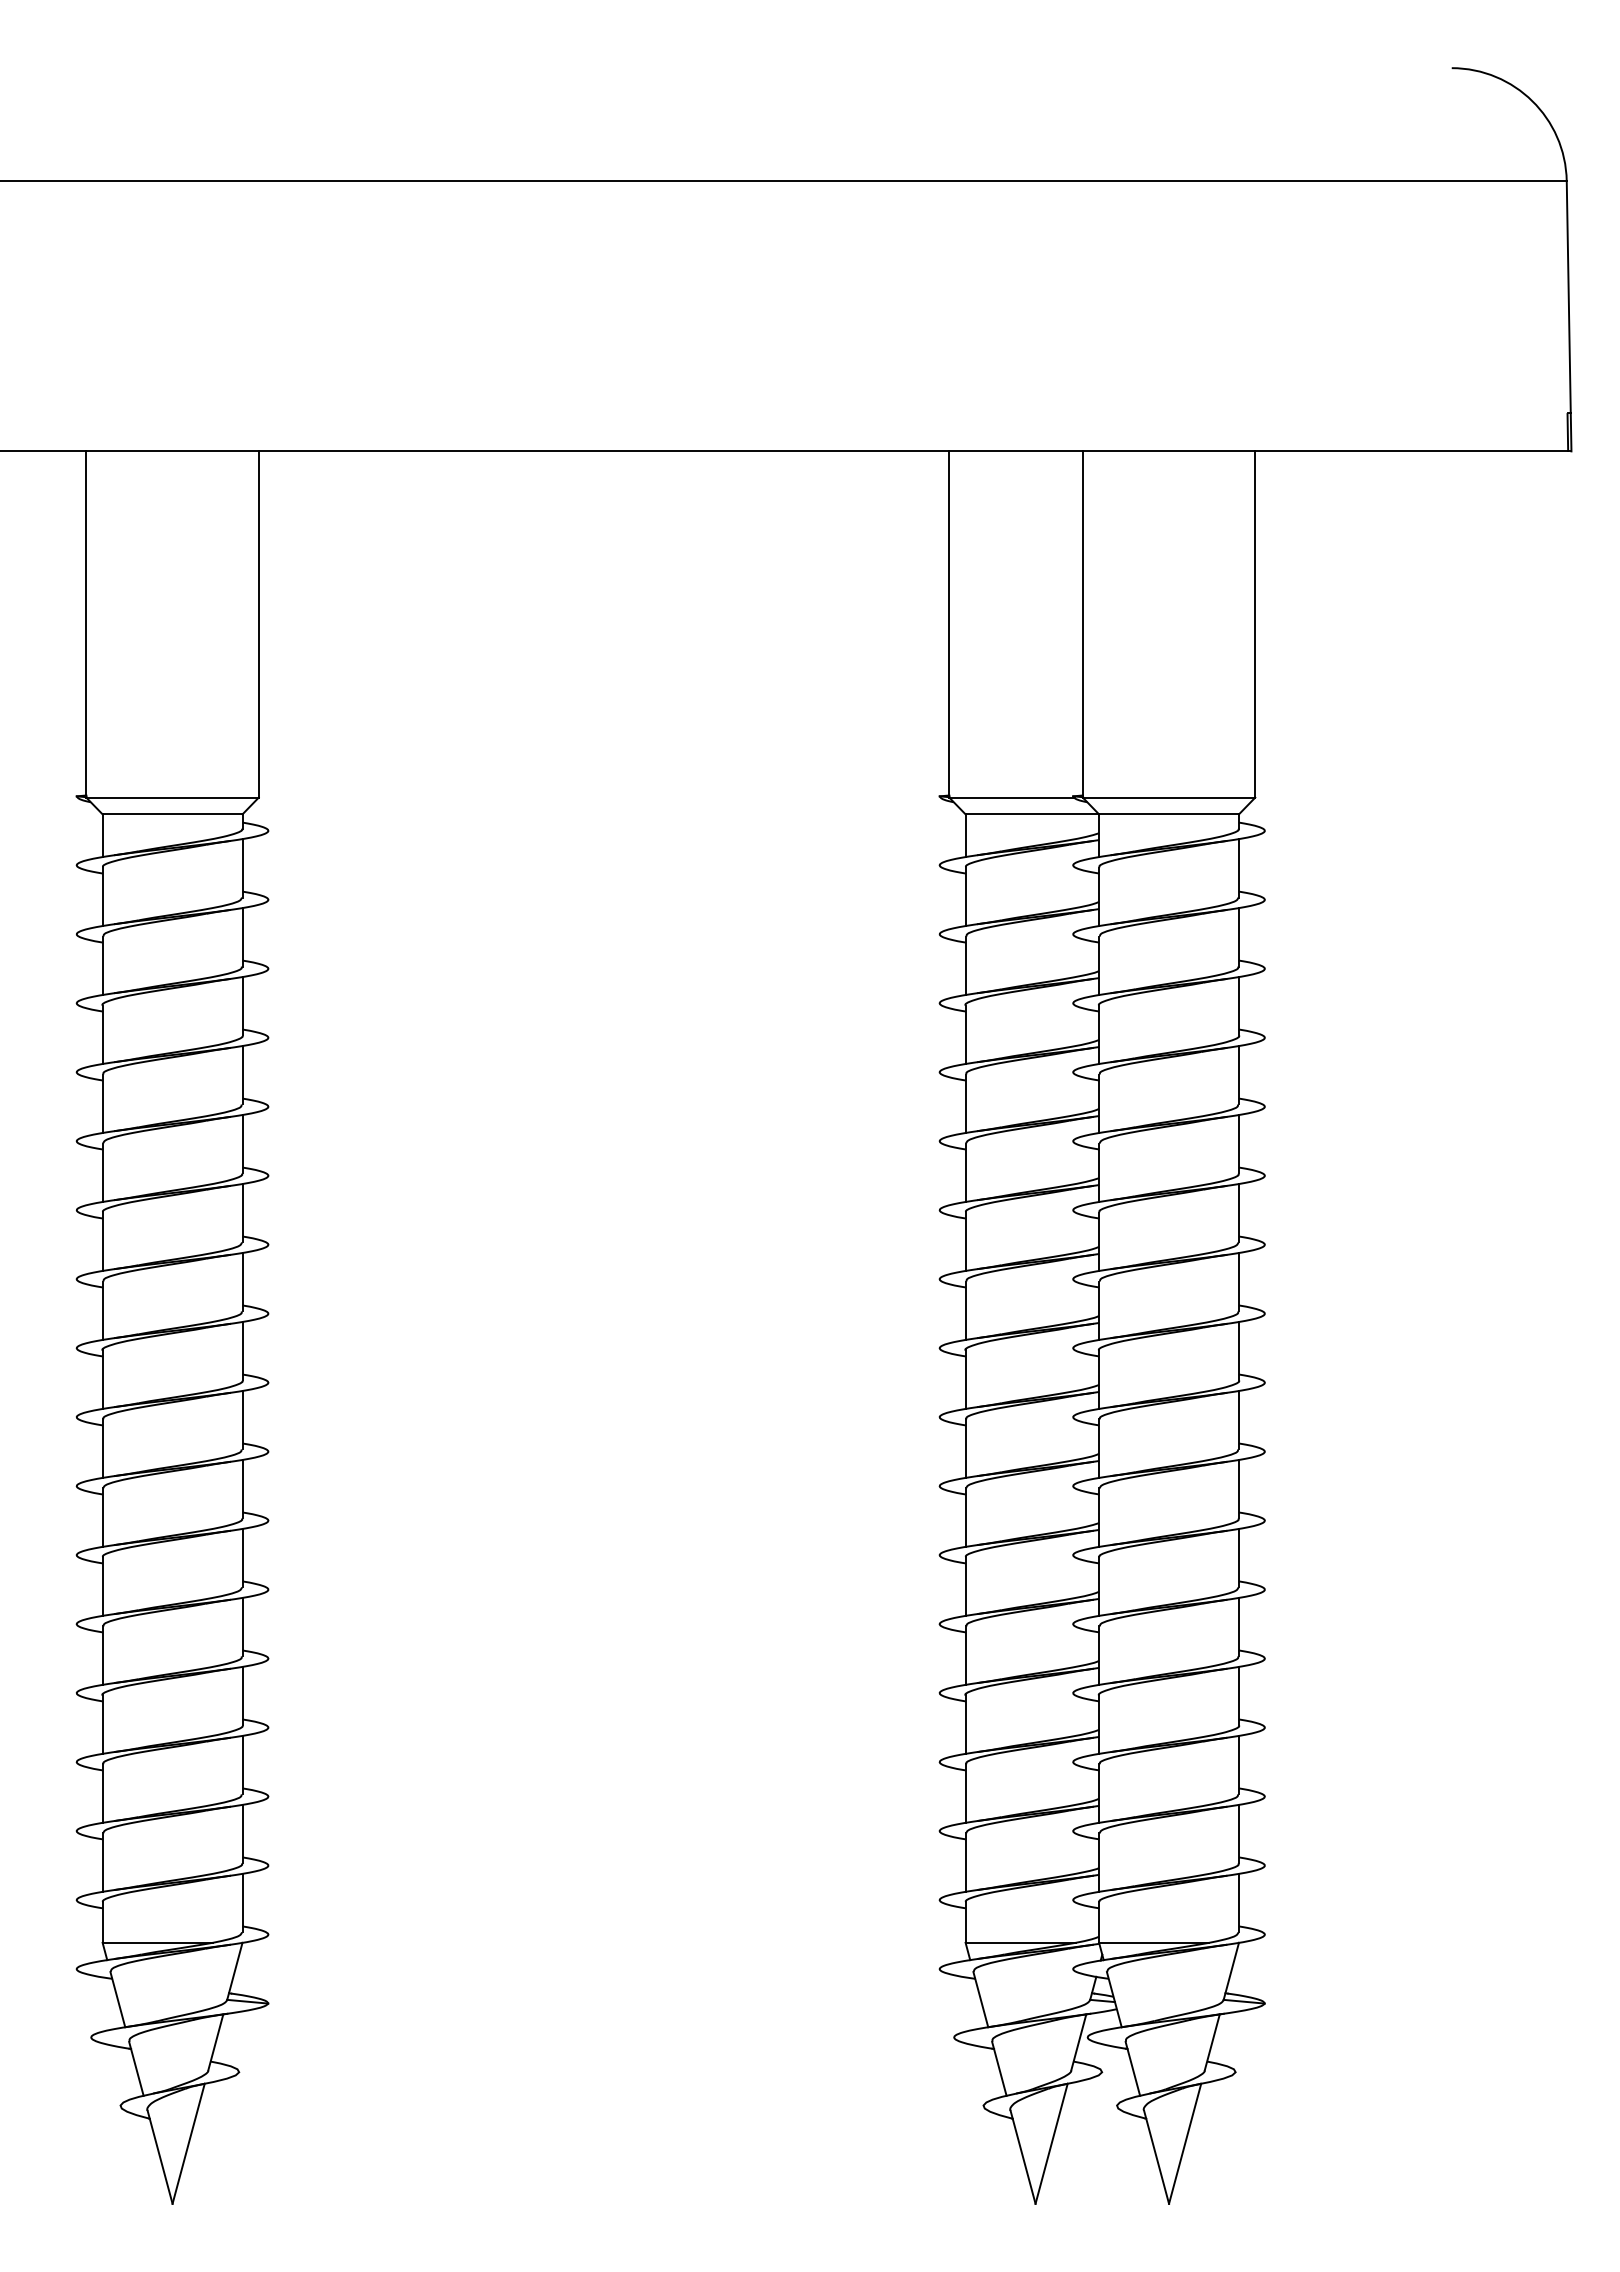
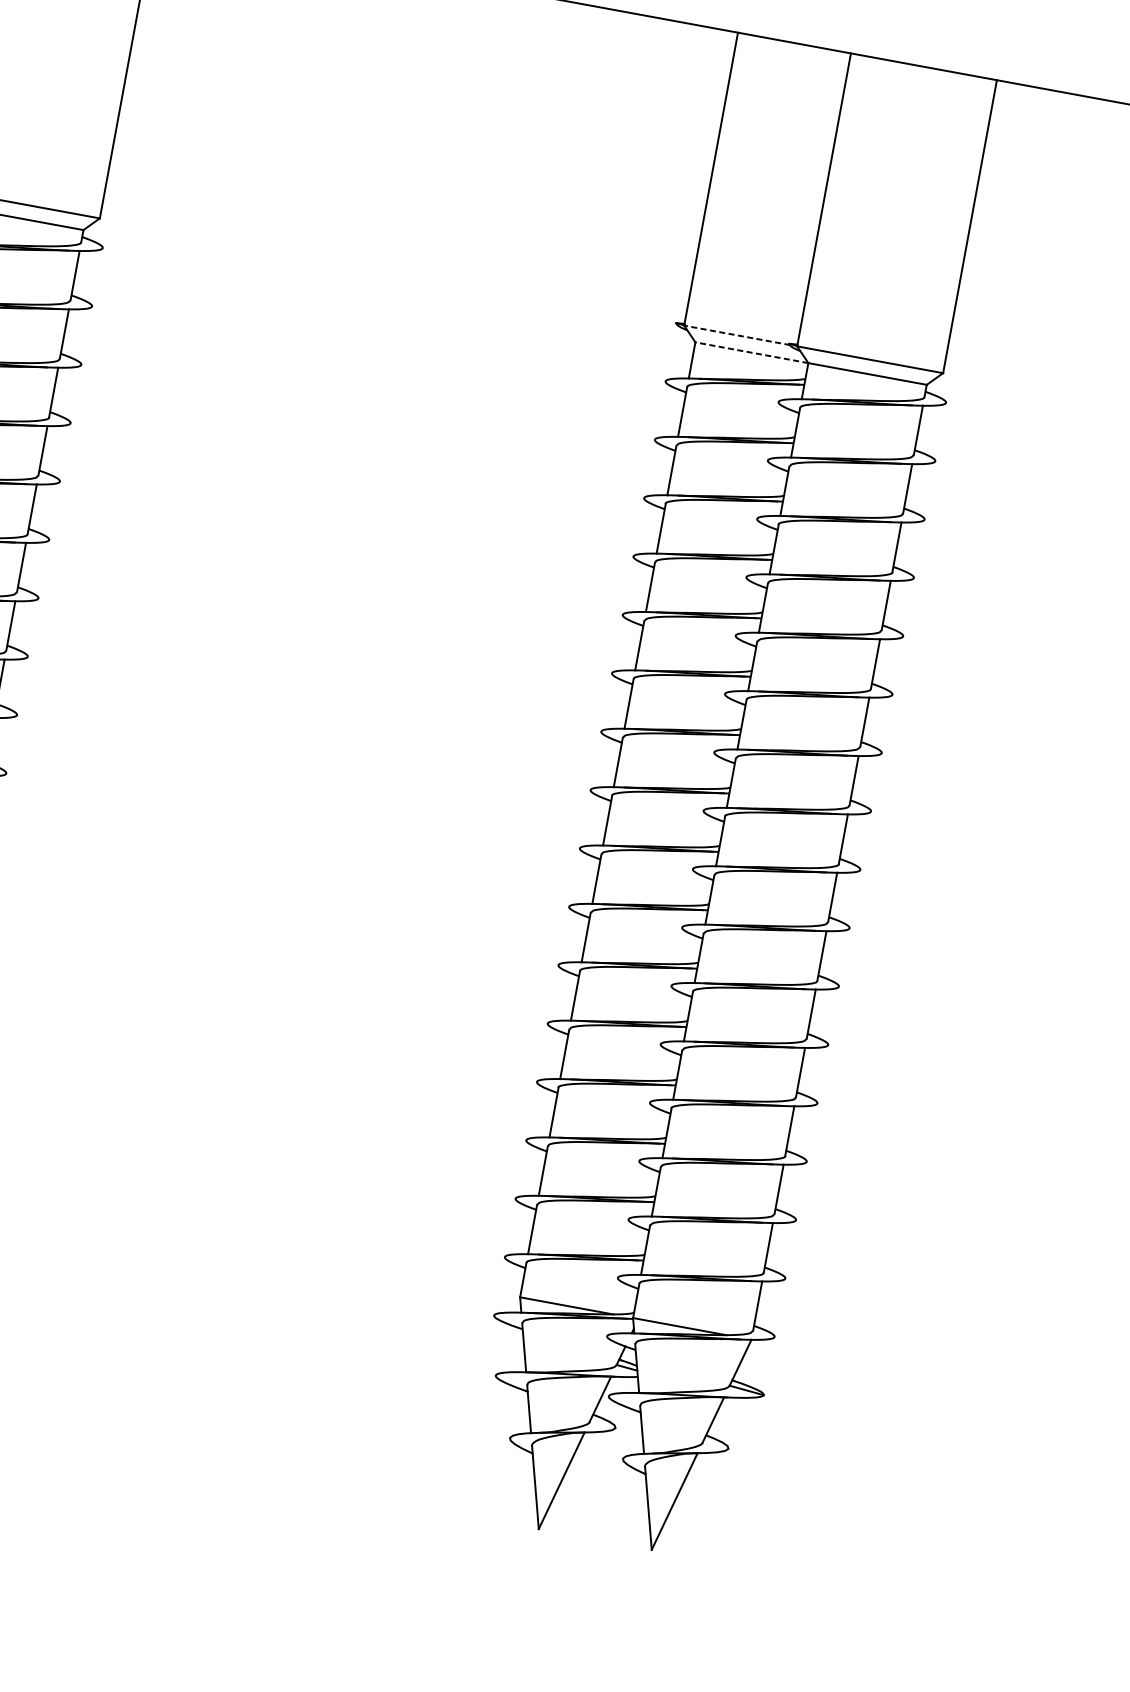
line: (1012, 797) -> (737, 335), solid -> dashed
line: (1032, 814) -> (752, 352), solid -> dashed

